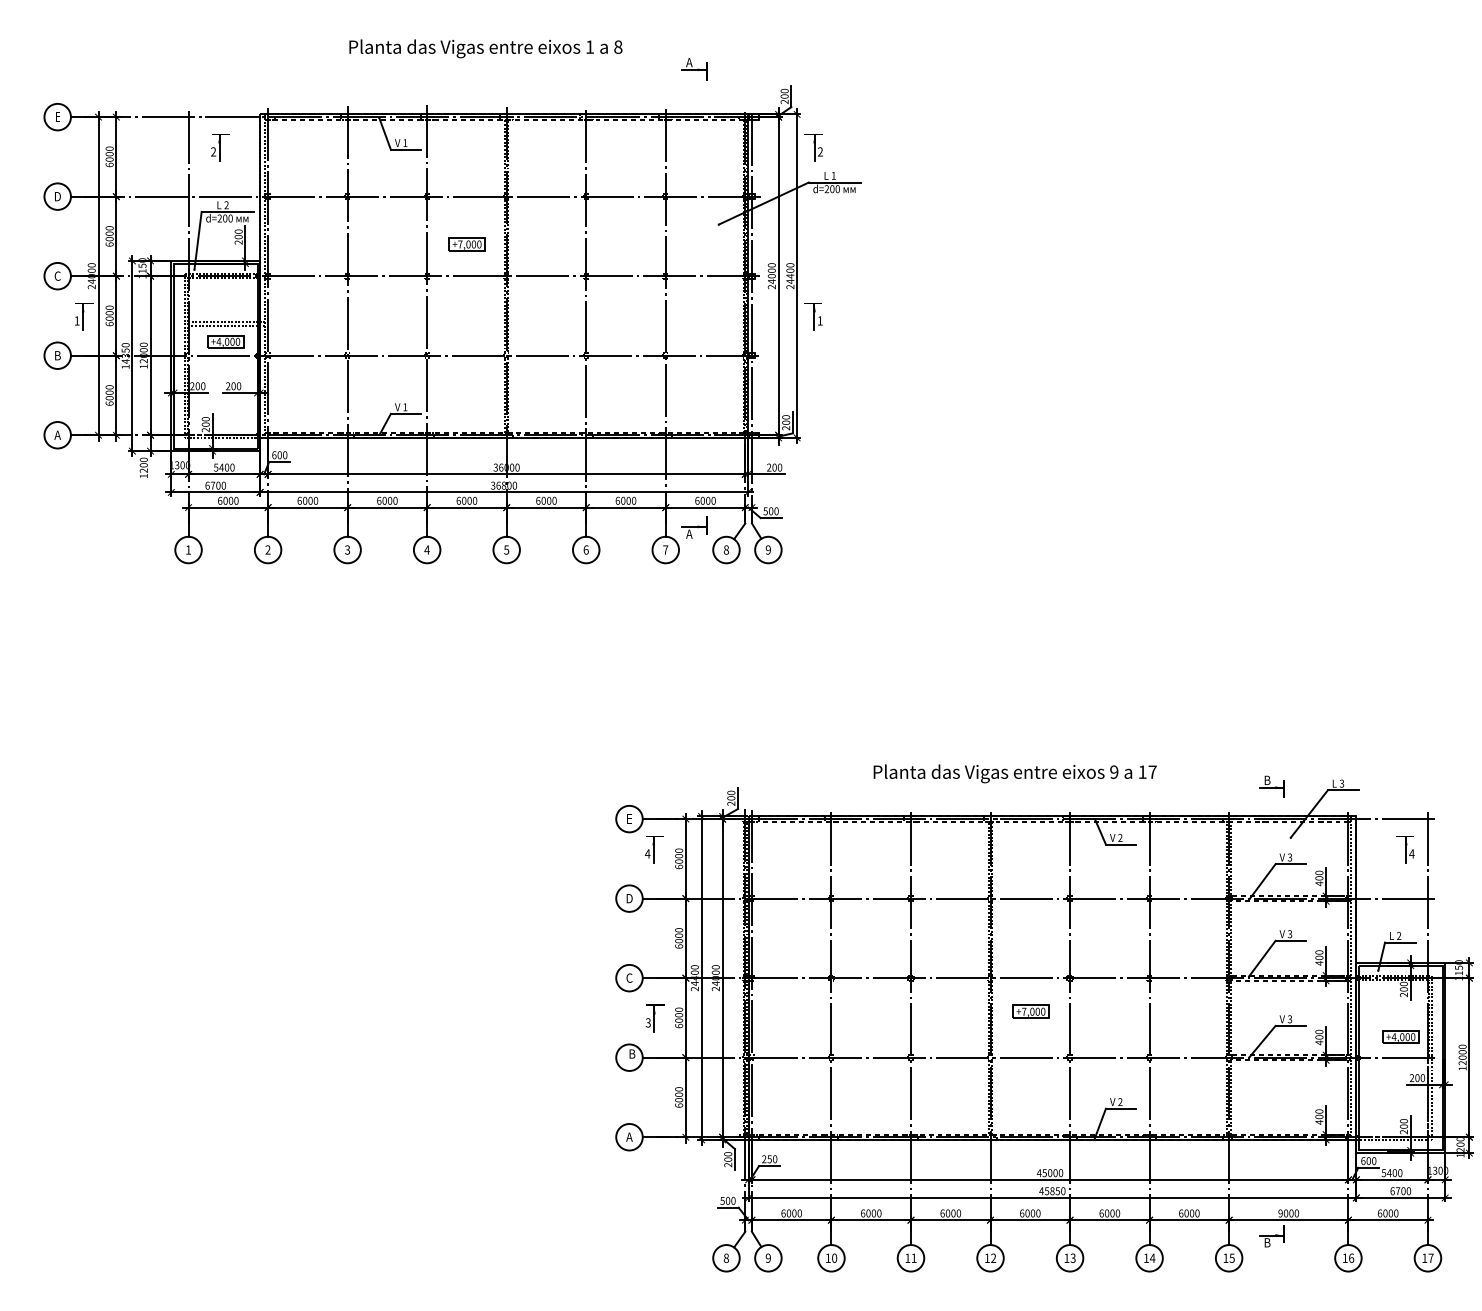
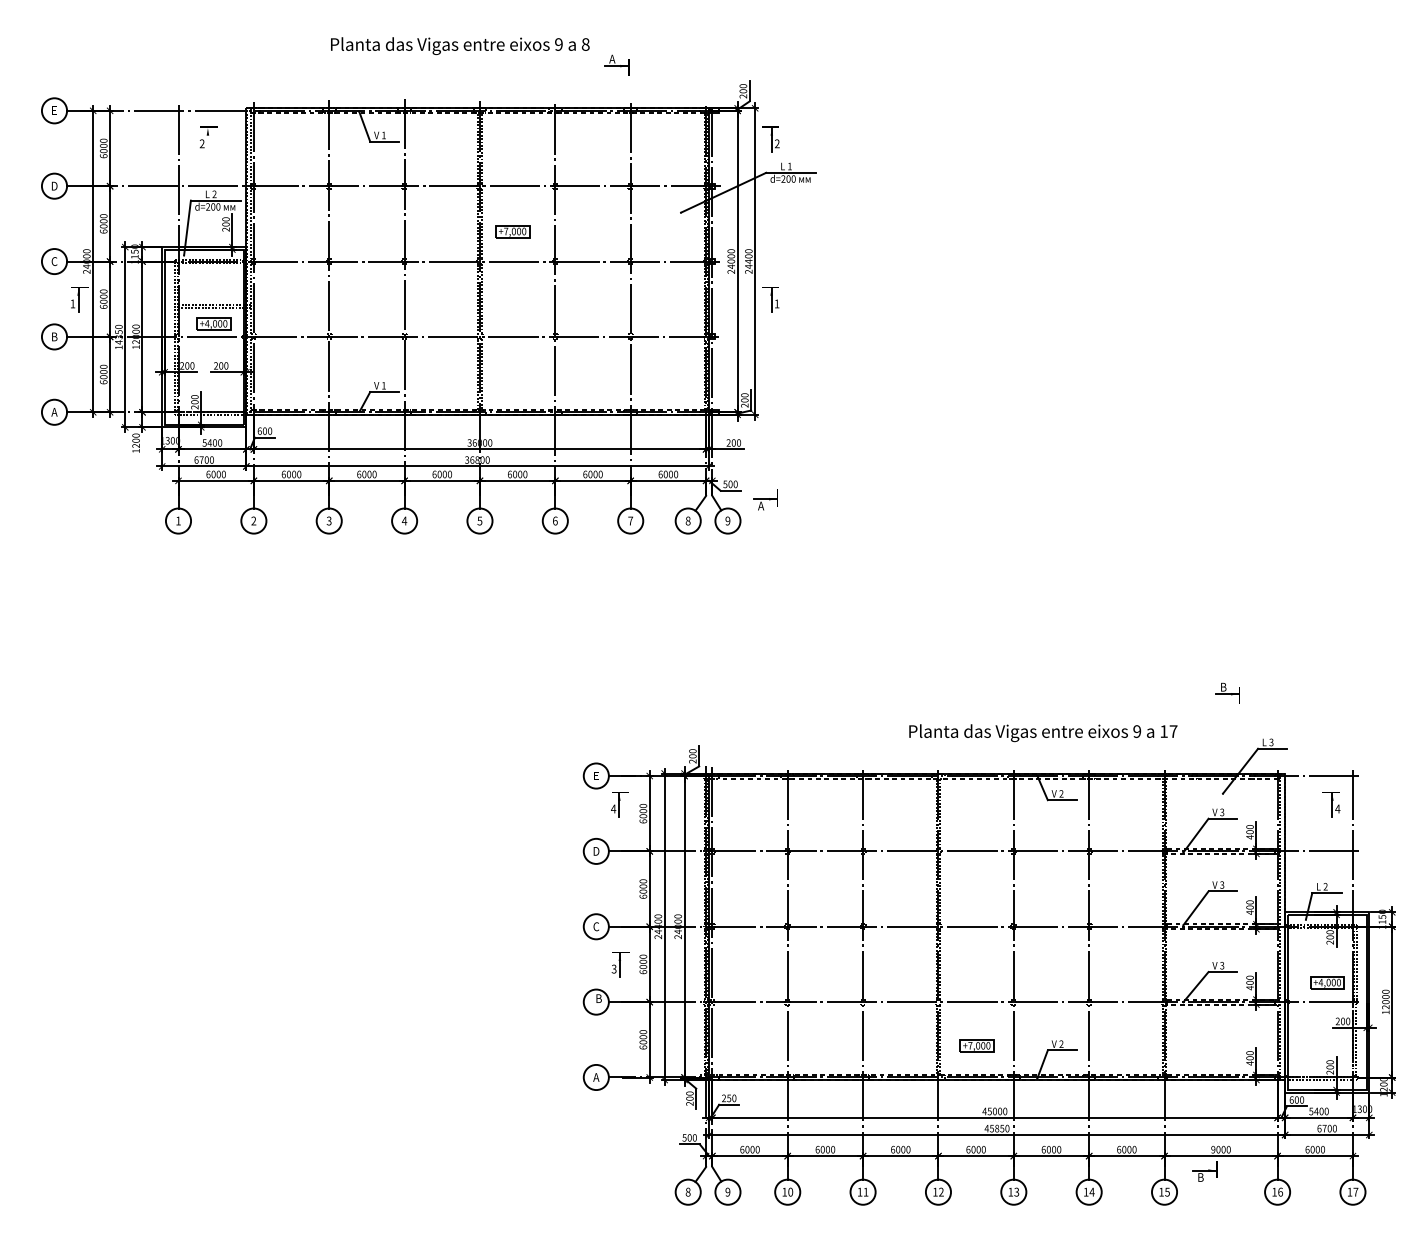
text: (589, 46) -> (558, 43), 1 -> 9
part: (694, 69) -> (617, 65), moved
line: (219, 147) -> (207, 139), removed
part: (466, 244) -> (512, 231), moved
part: (694, 527) -> (765, 499), moved
text: (1014, 773) -> (1042, 732), moved
part: (1271, 786) -> (1227, 693), moved
part: (1030, 1011) -> (976, 1045), moved

